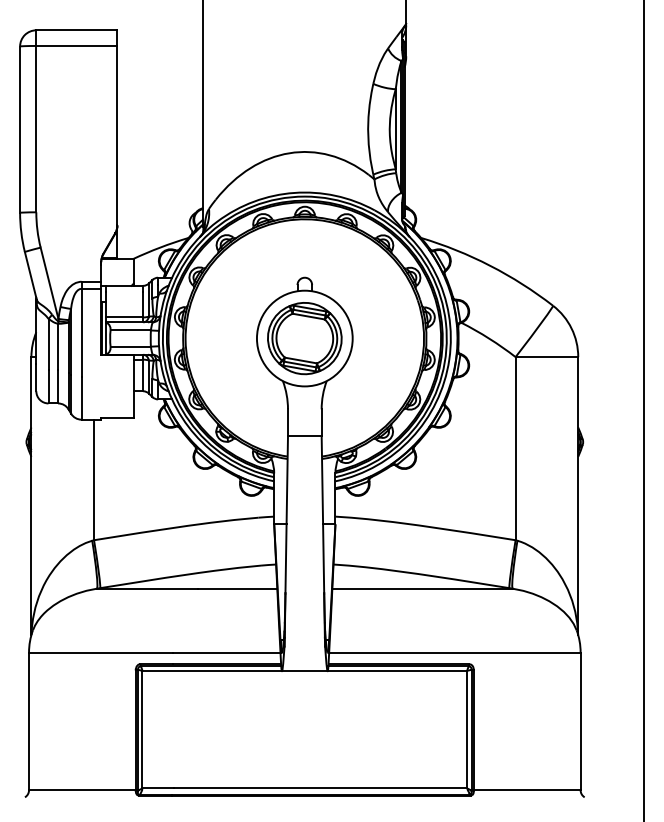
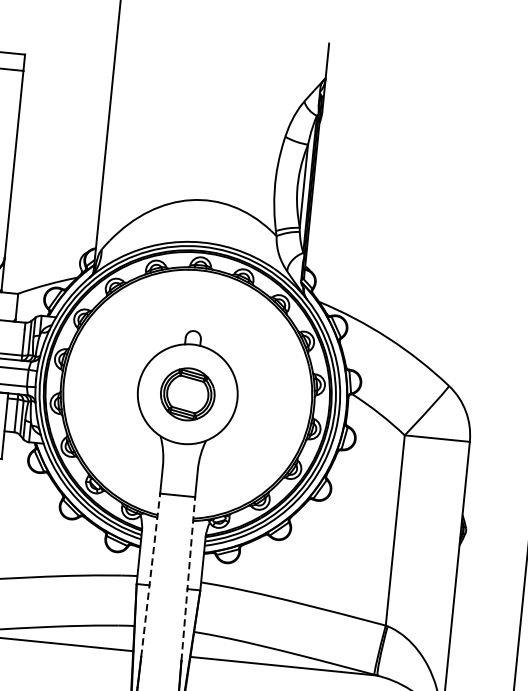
part: (304, 338) -> (187, 394), size x0.7
line: (286, 513) -> (150, 574), solid -> dashed
line: (322, 513) -> (187, 577), solid -> dashed

